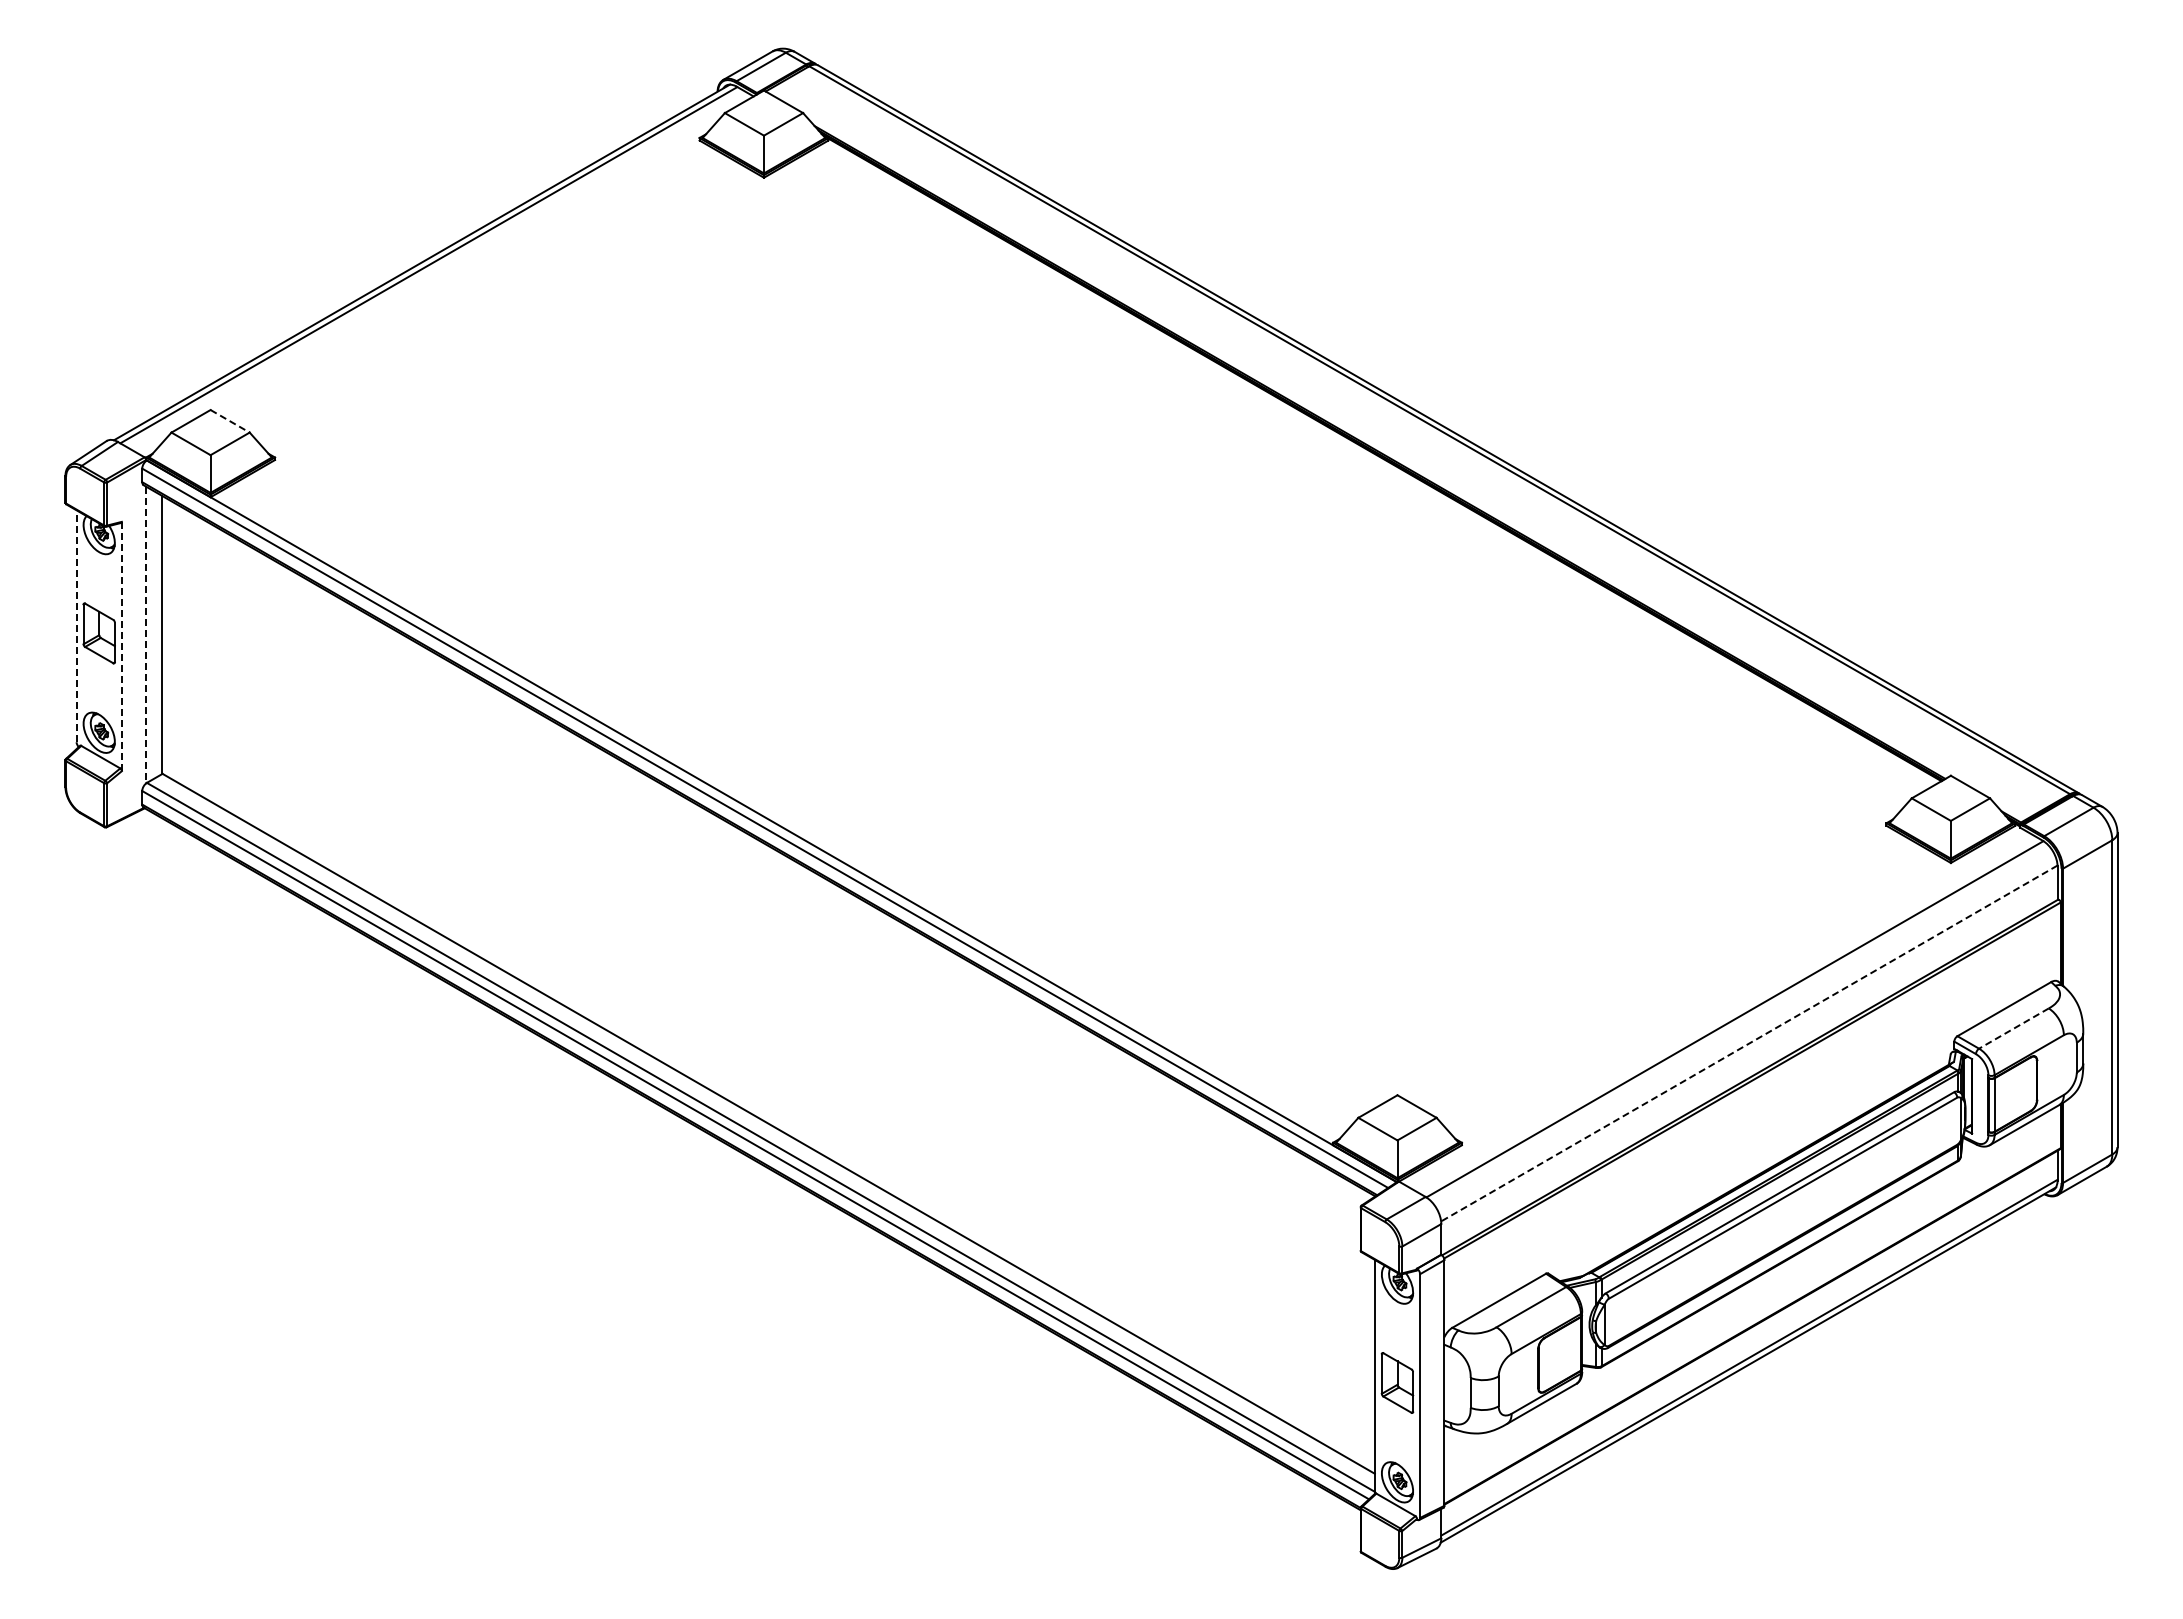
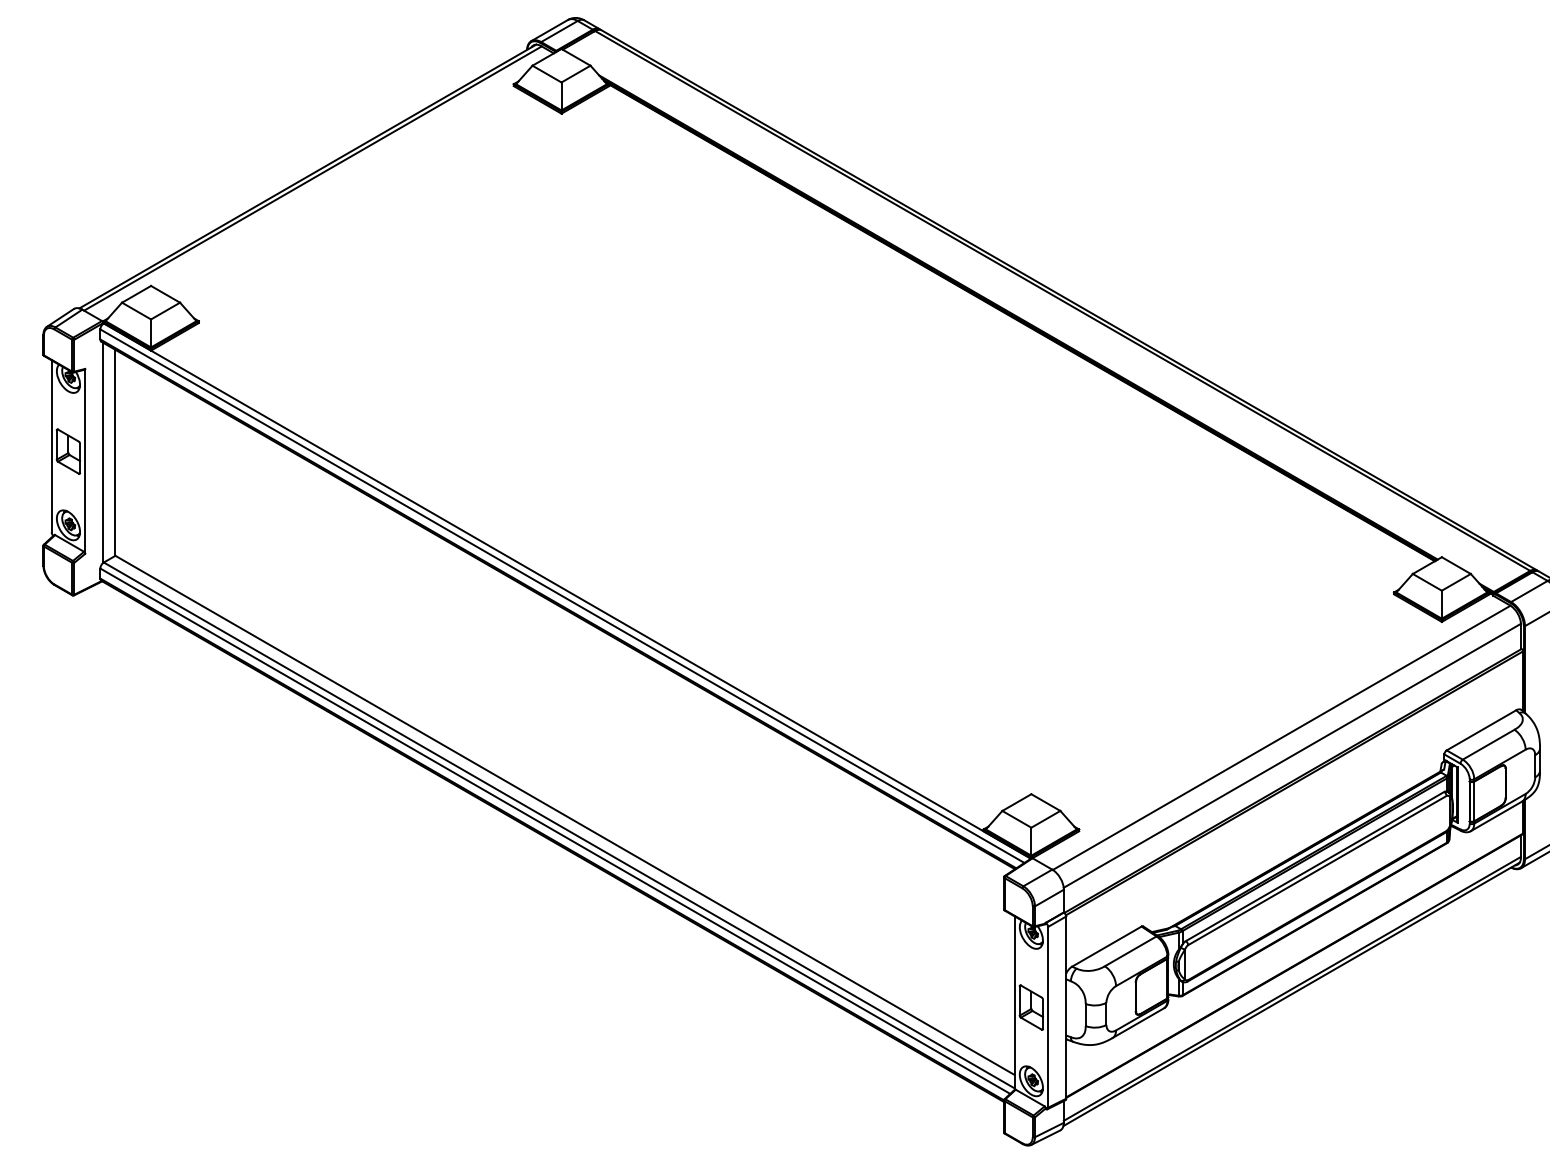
line: (230, 421) -> (165, 294), dashed -> solid
line: (76, 626) -> (51, 446), dashed -> solid
line: (146, 635) -> (103, 453), dashed -> solid
line: (121, 646) -> (84, 461), dashed -> solid
line: (2013, 1028) -> (1488, 744), dashed -> solid
line: (1749, 1043) -> (1292, 755), dashed -> solid

